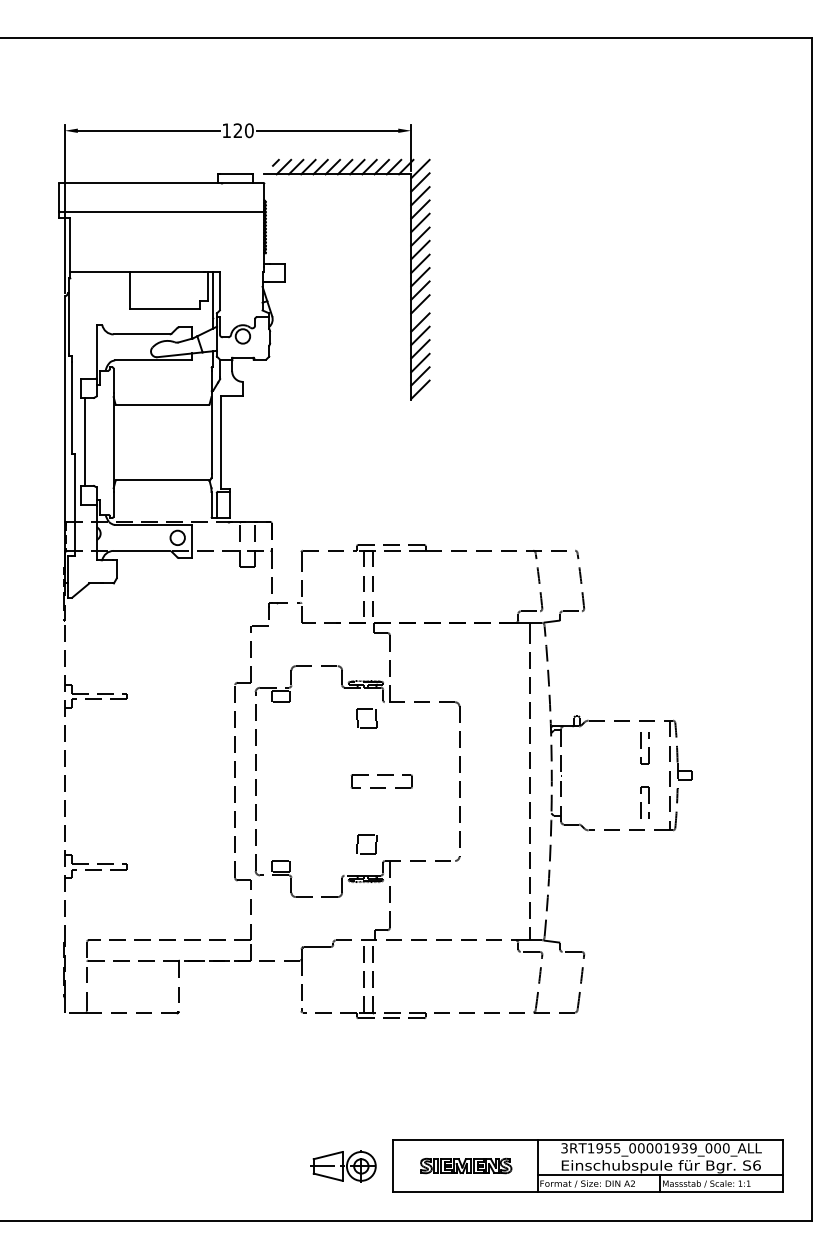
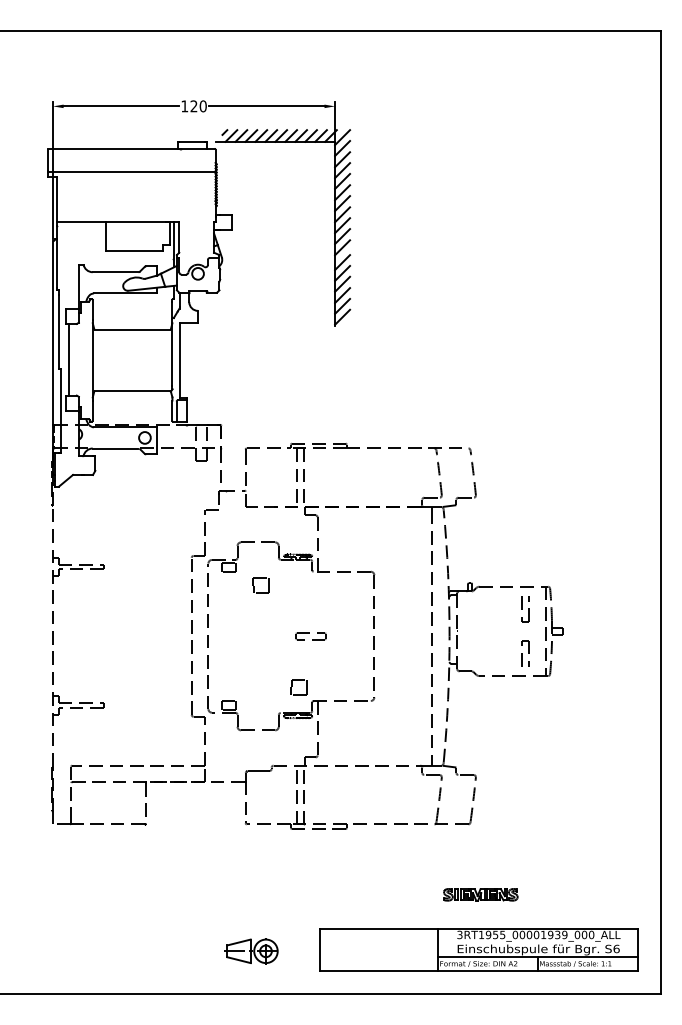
part: (358, 720) -> (254, 586), moved
part: (381, 781) -> (310, 636), size x0.6
part: (466, 1165) -> (481, 894), moved
part: (343, 1166) -> (251, 951), moved

